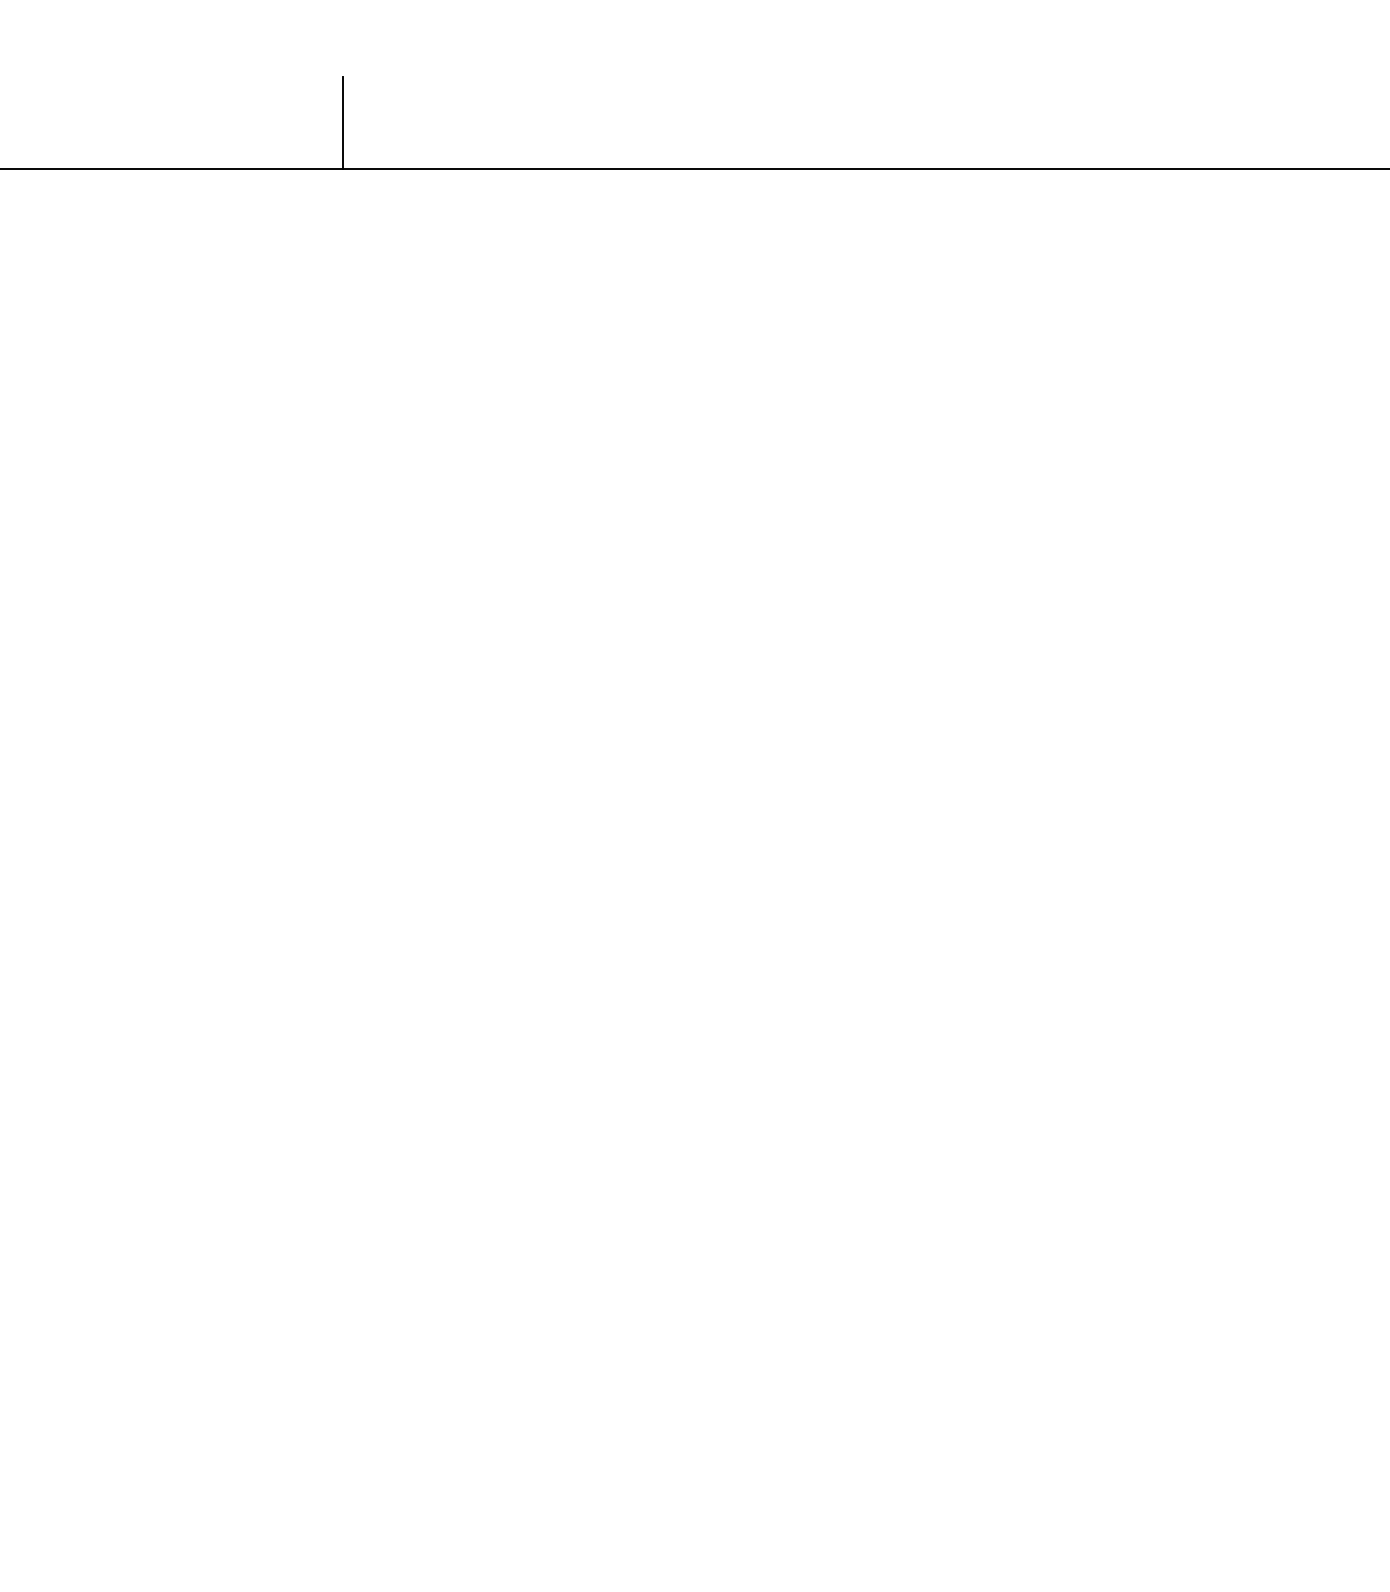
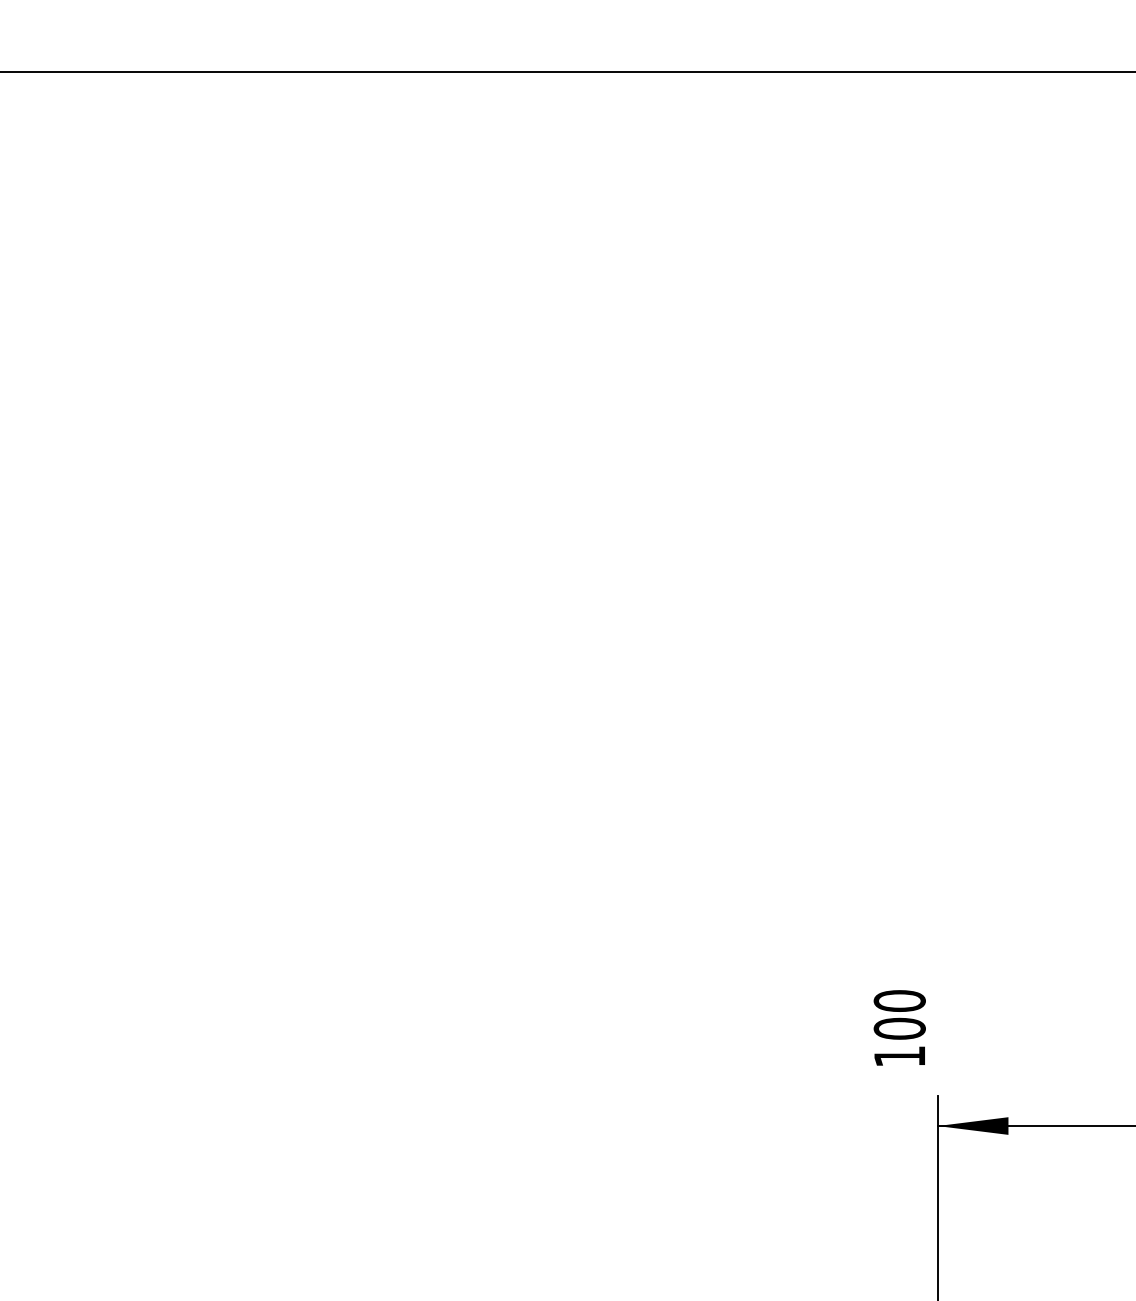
line: (343, 122) -> (154, 41), removed

